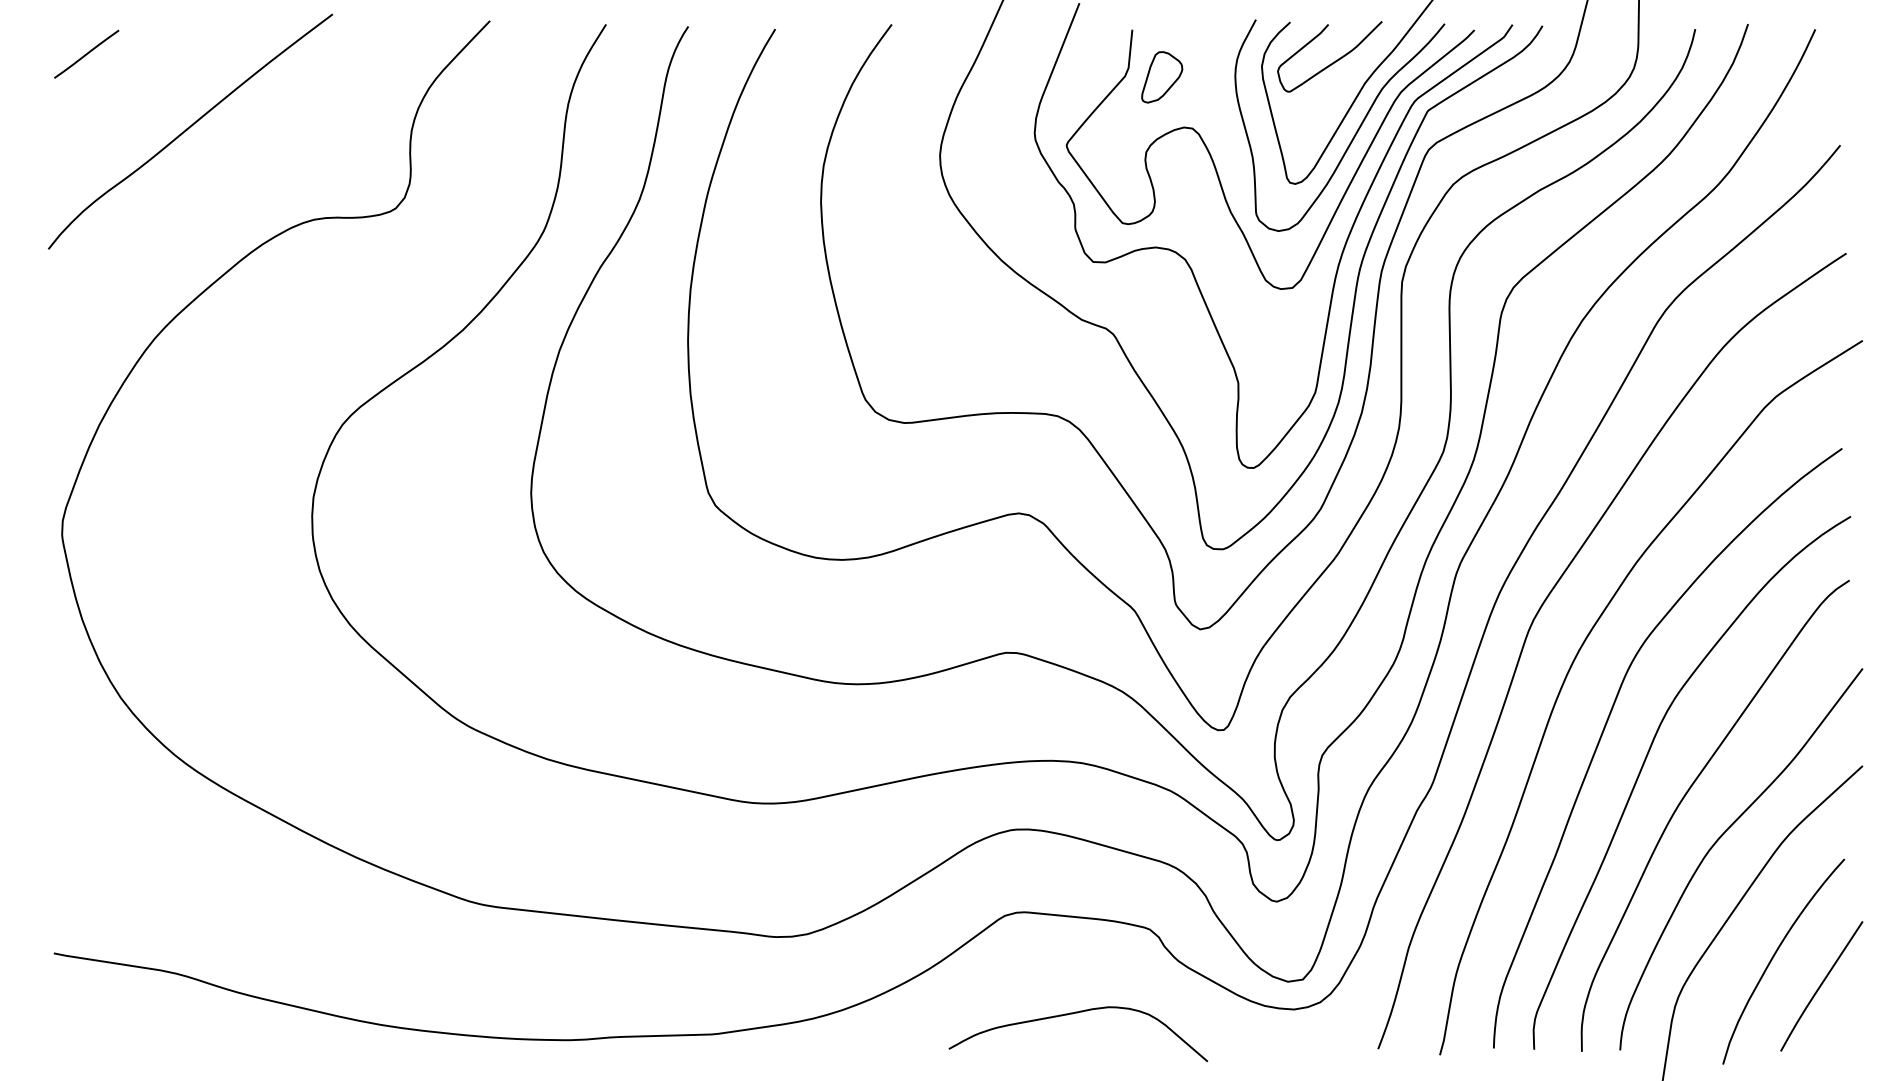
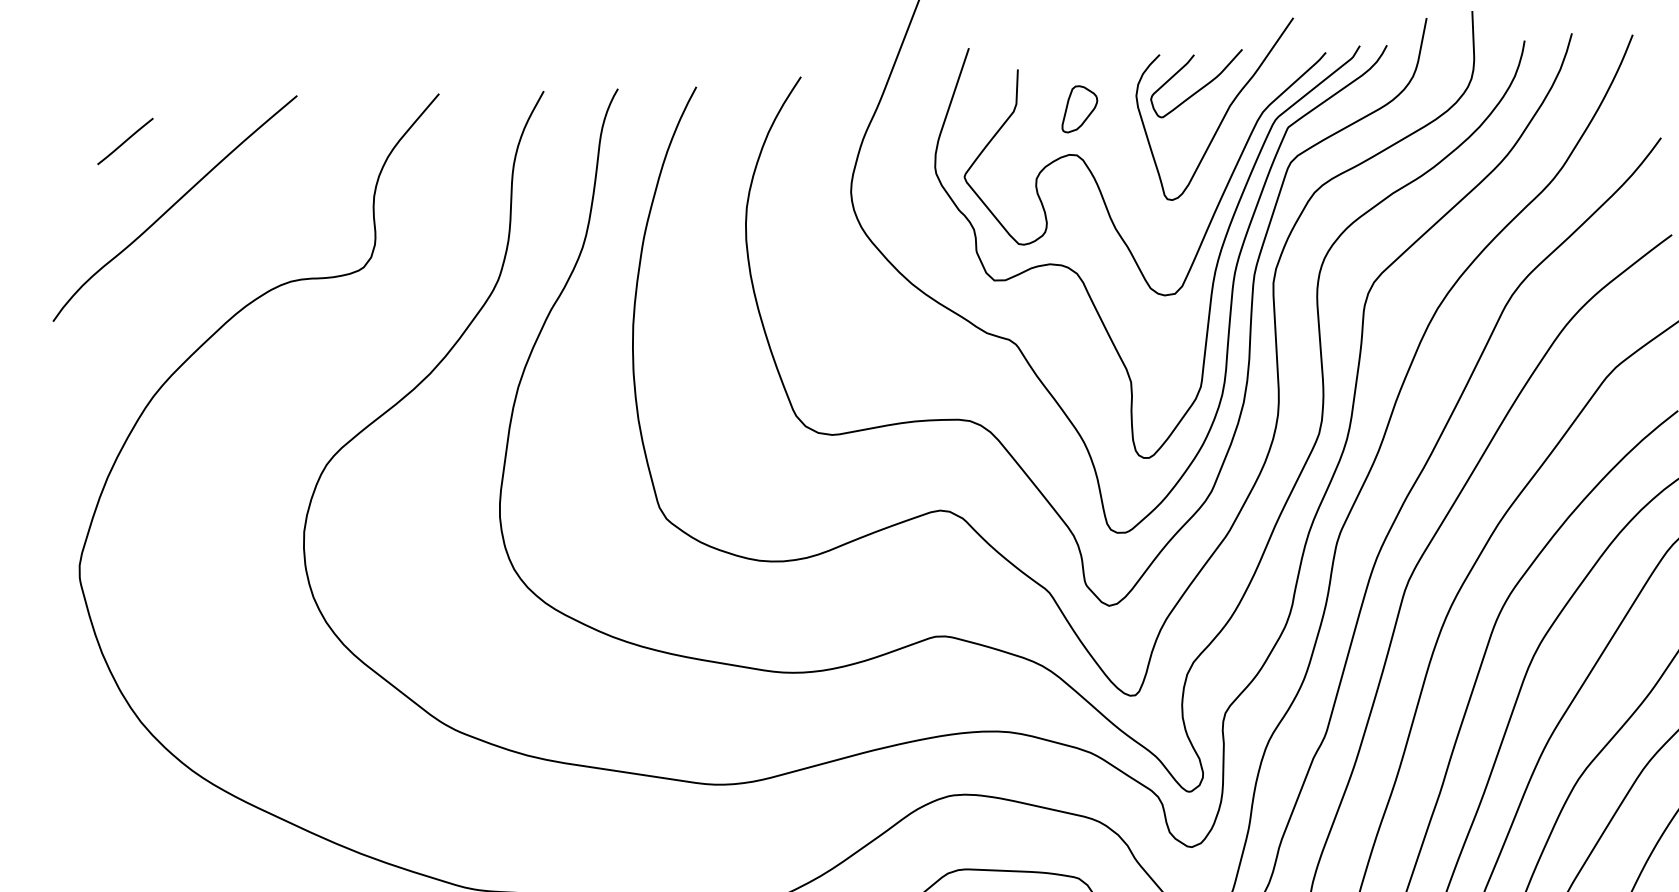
line: (86, 53) -> (125, 140), moved
part: (1162, 77) -> (1079, 109), moved
curve: (1355, 132) -> (1223, 150), removed

